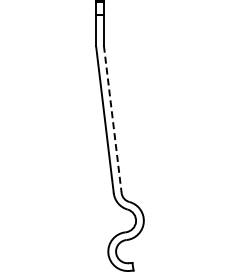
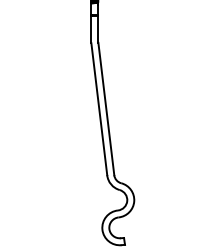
line: (112, 119) -> (106, 109), dashed -> solid

